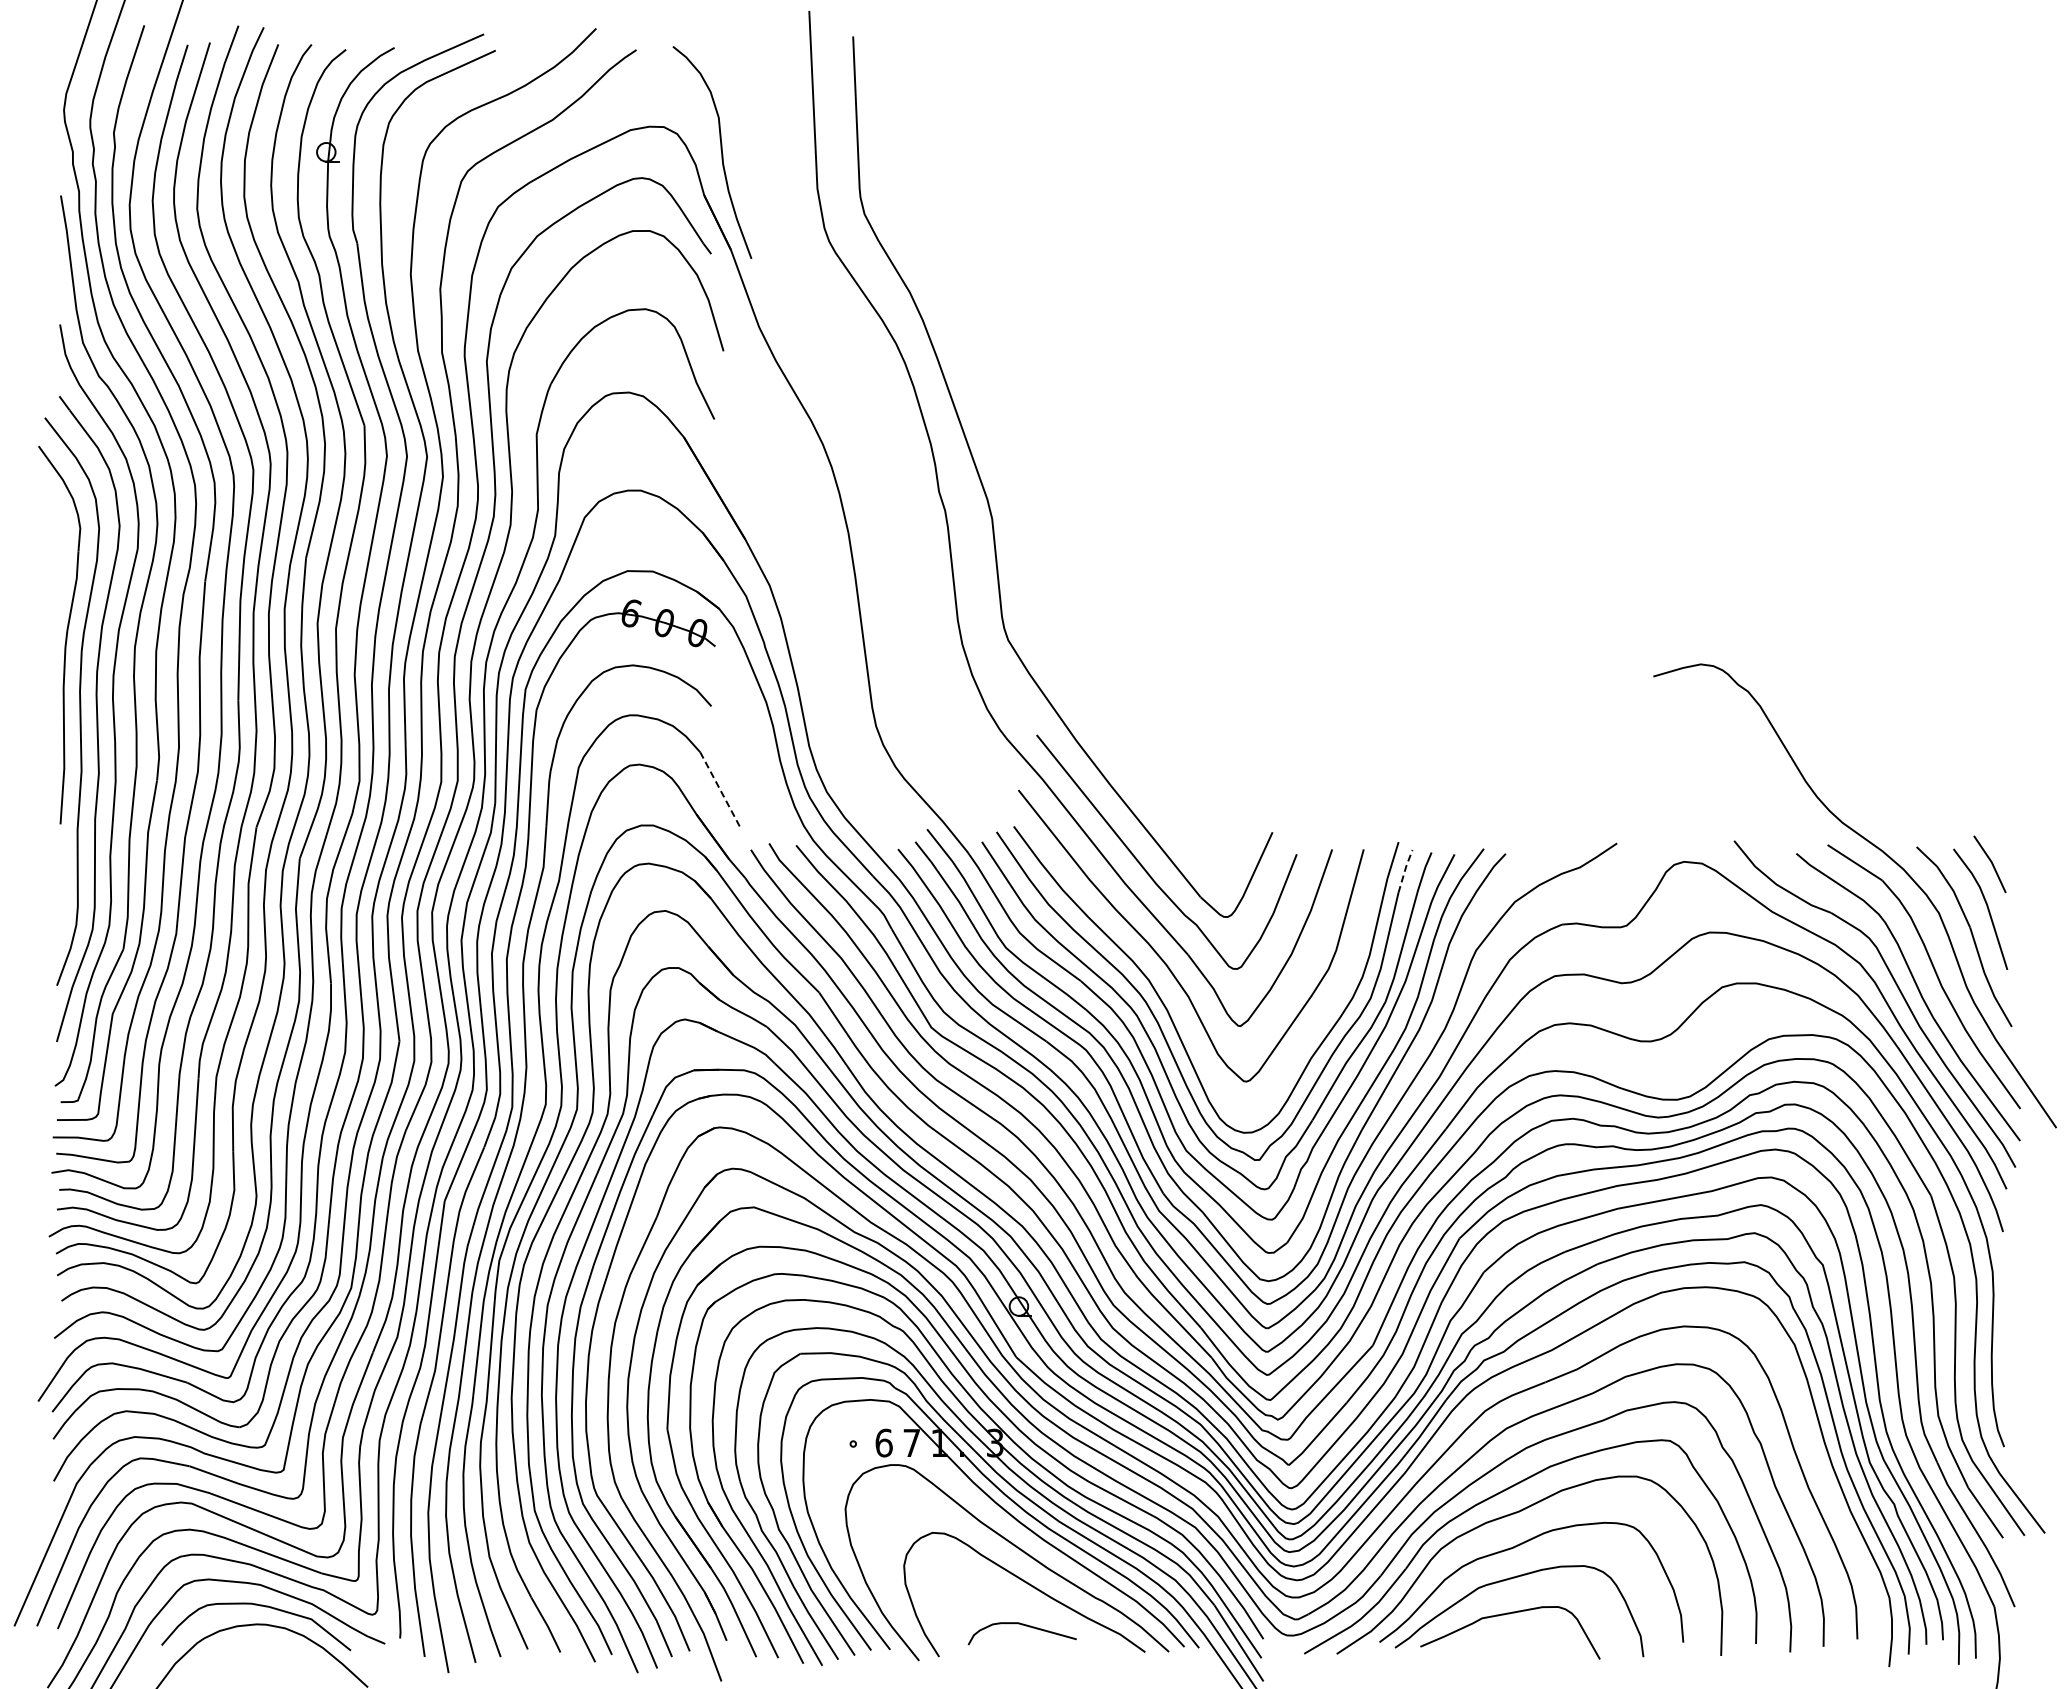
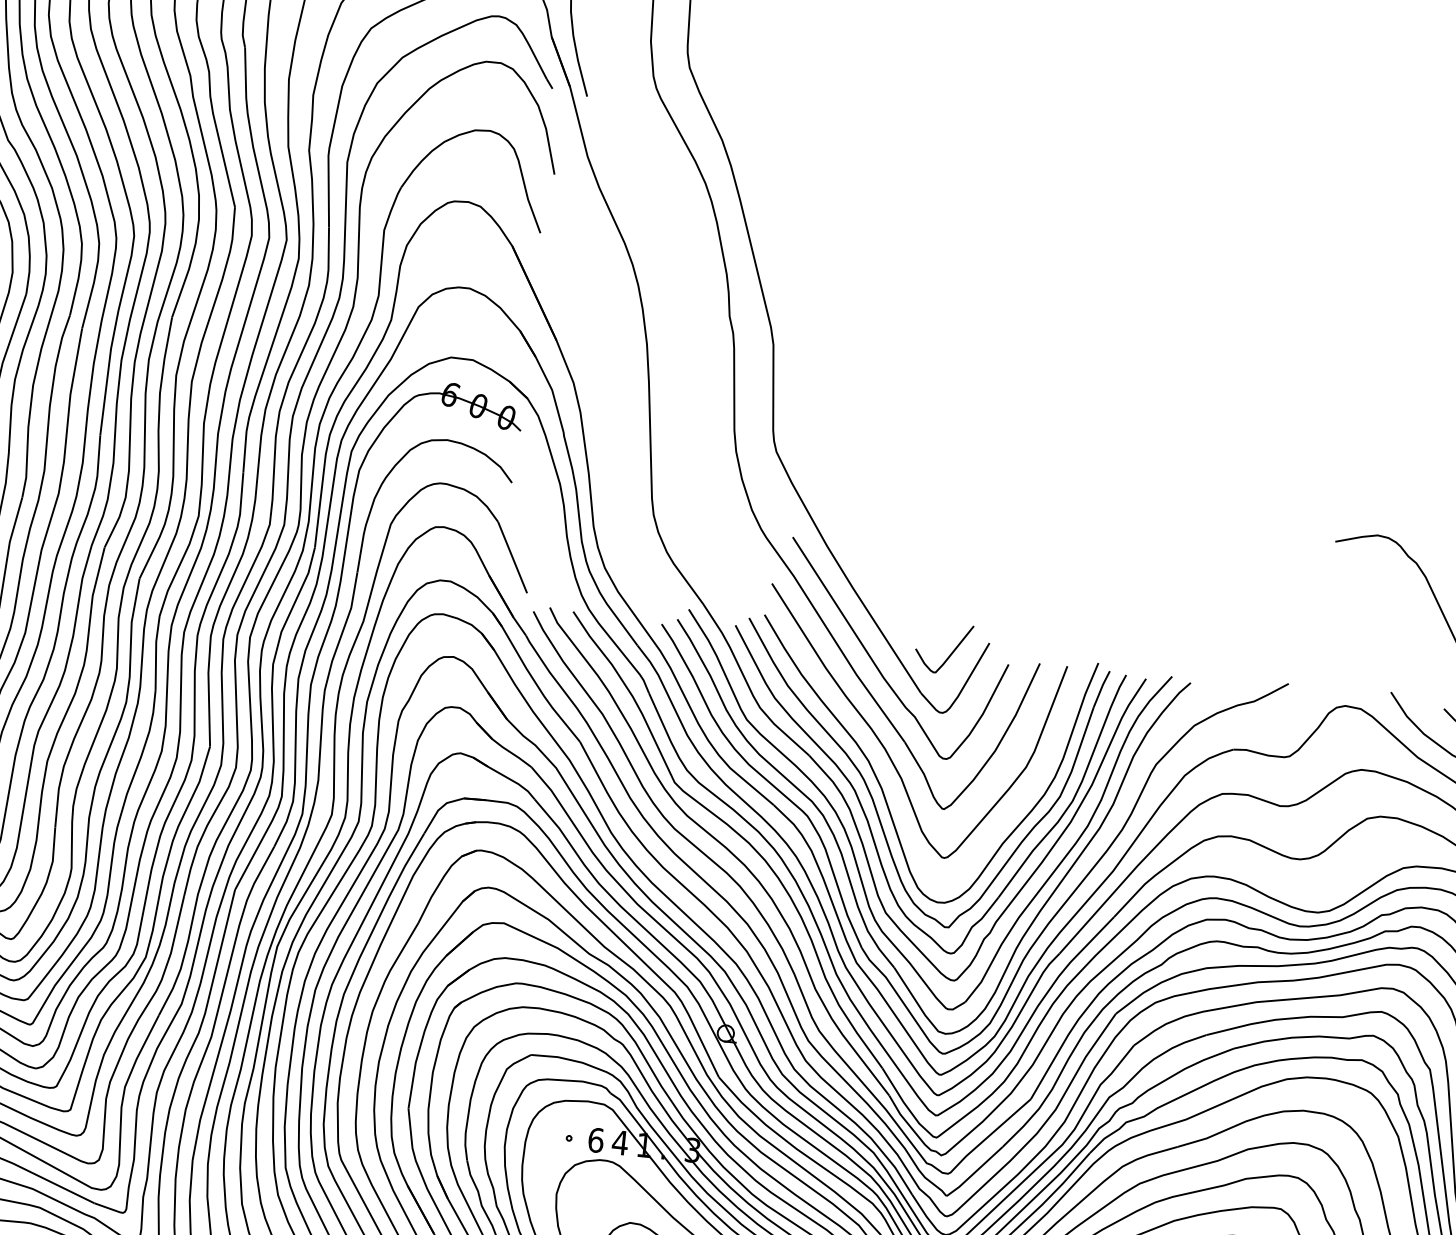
line: (720, 791) -> (512, 557), dashed -> solid
curve: (1230, 847) -> (951, 652), added
line: (1405, 870) -> (1101, 688), dashed -> solid
text: (911, 1442) -> (620, 1142), 7 -> 4

